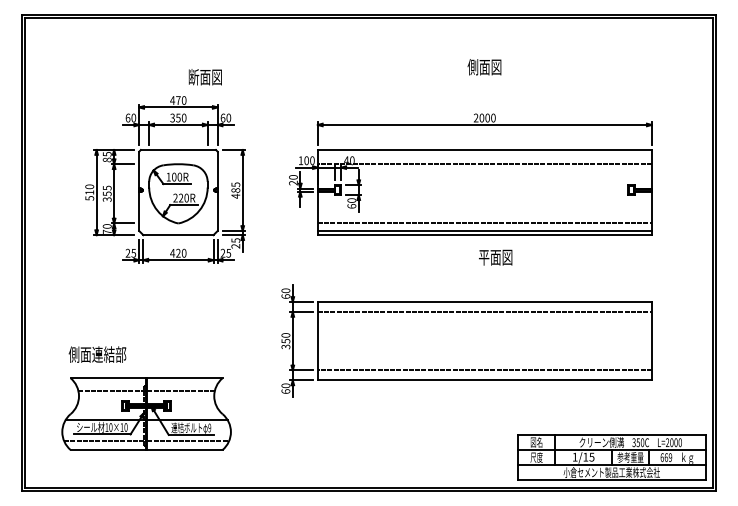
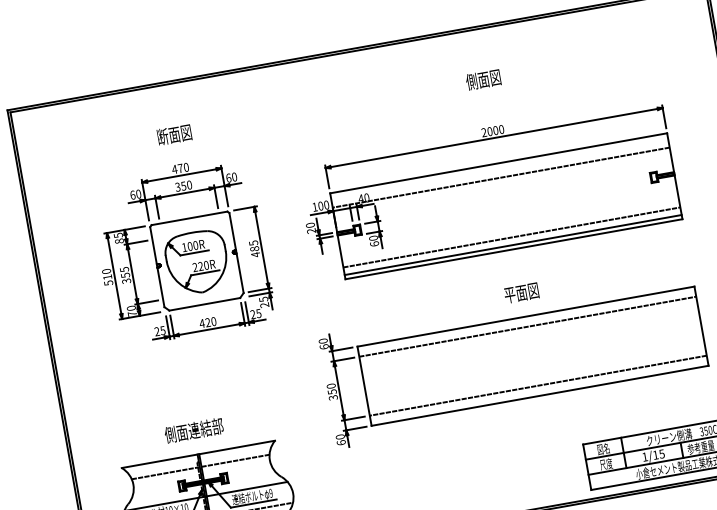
text: (204, 77) -> (173, 135), moved
text: (495, 257) -> (521, 293), moved
text: (97, 354) -> (194, 430), moved

